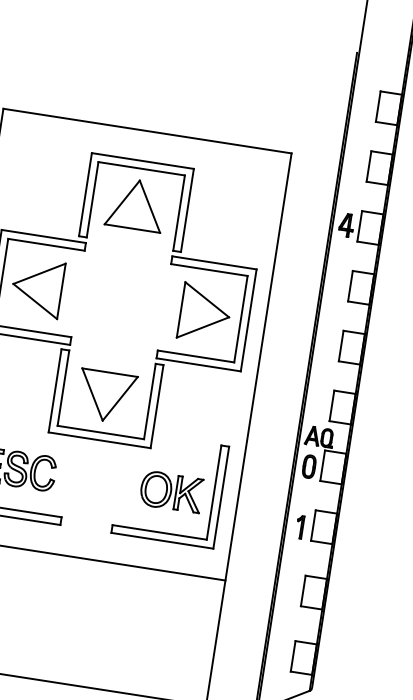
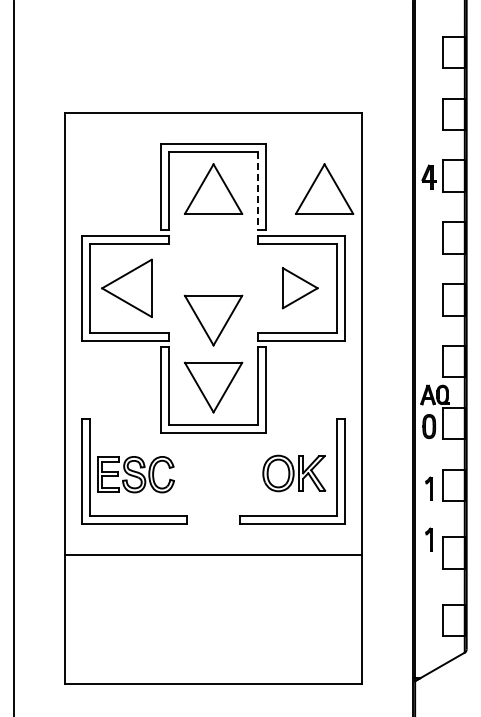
line: (179, 213) -> (258, 191), solid -> dashed
part: (243, 220) -> (324, 188), added
part: (205, 312) -> (300, 287), size x0.7
part: (116, 331) -> (213, 320), added
part: (291, 575) -> (428, 539), added

